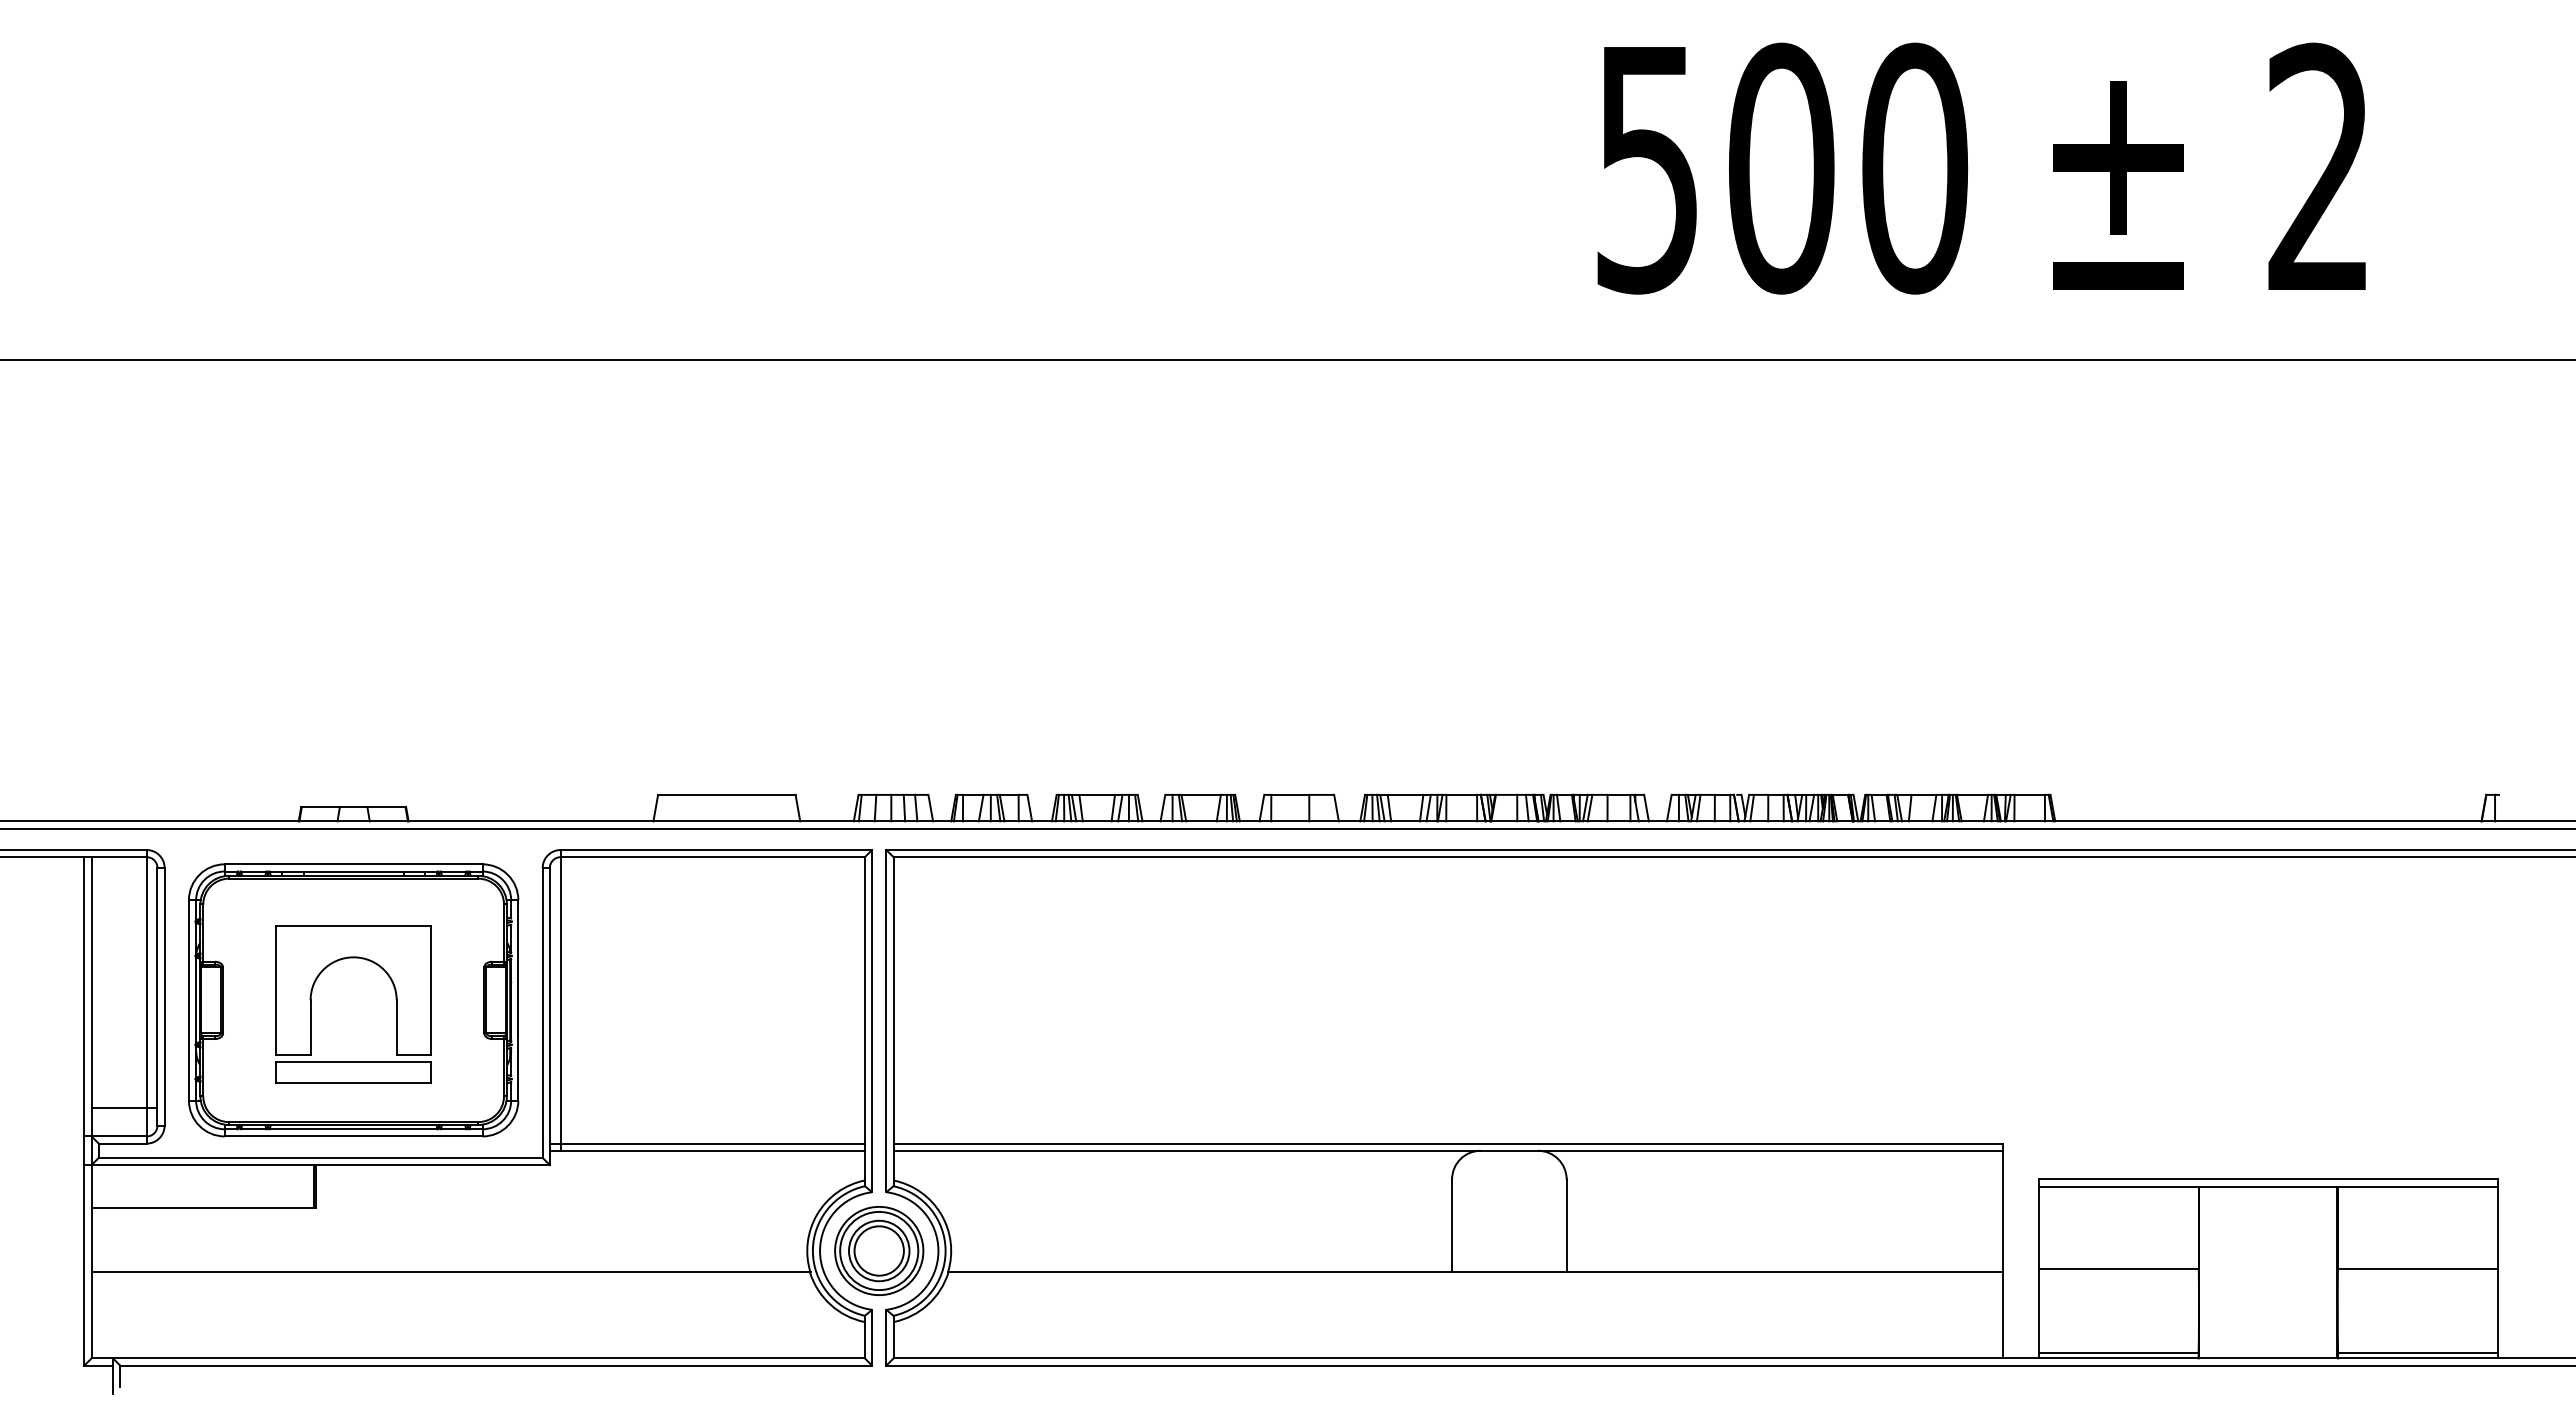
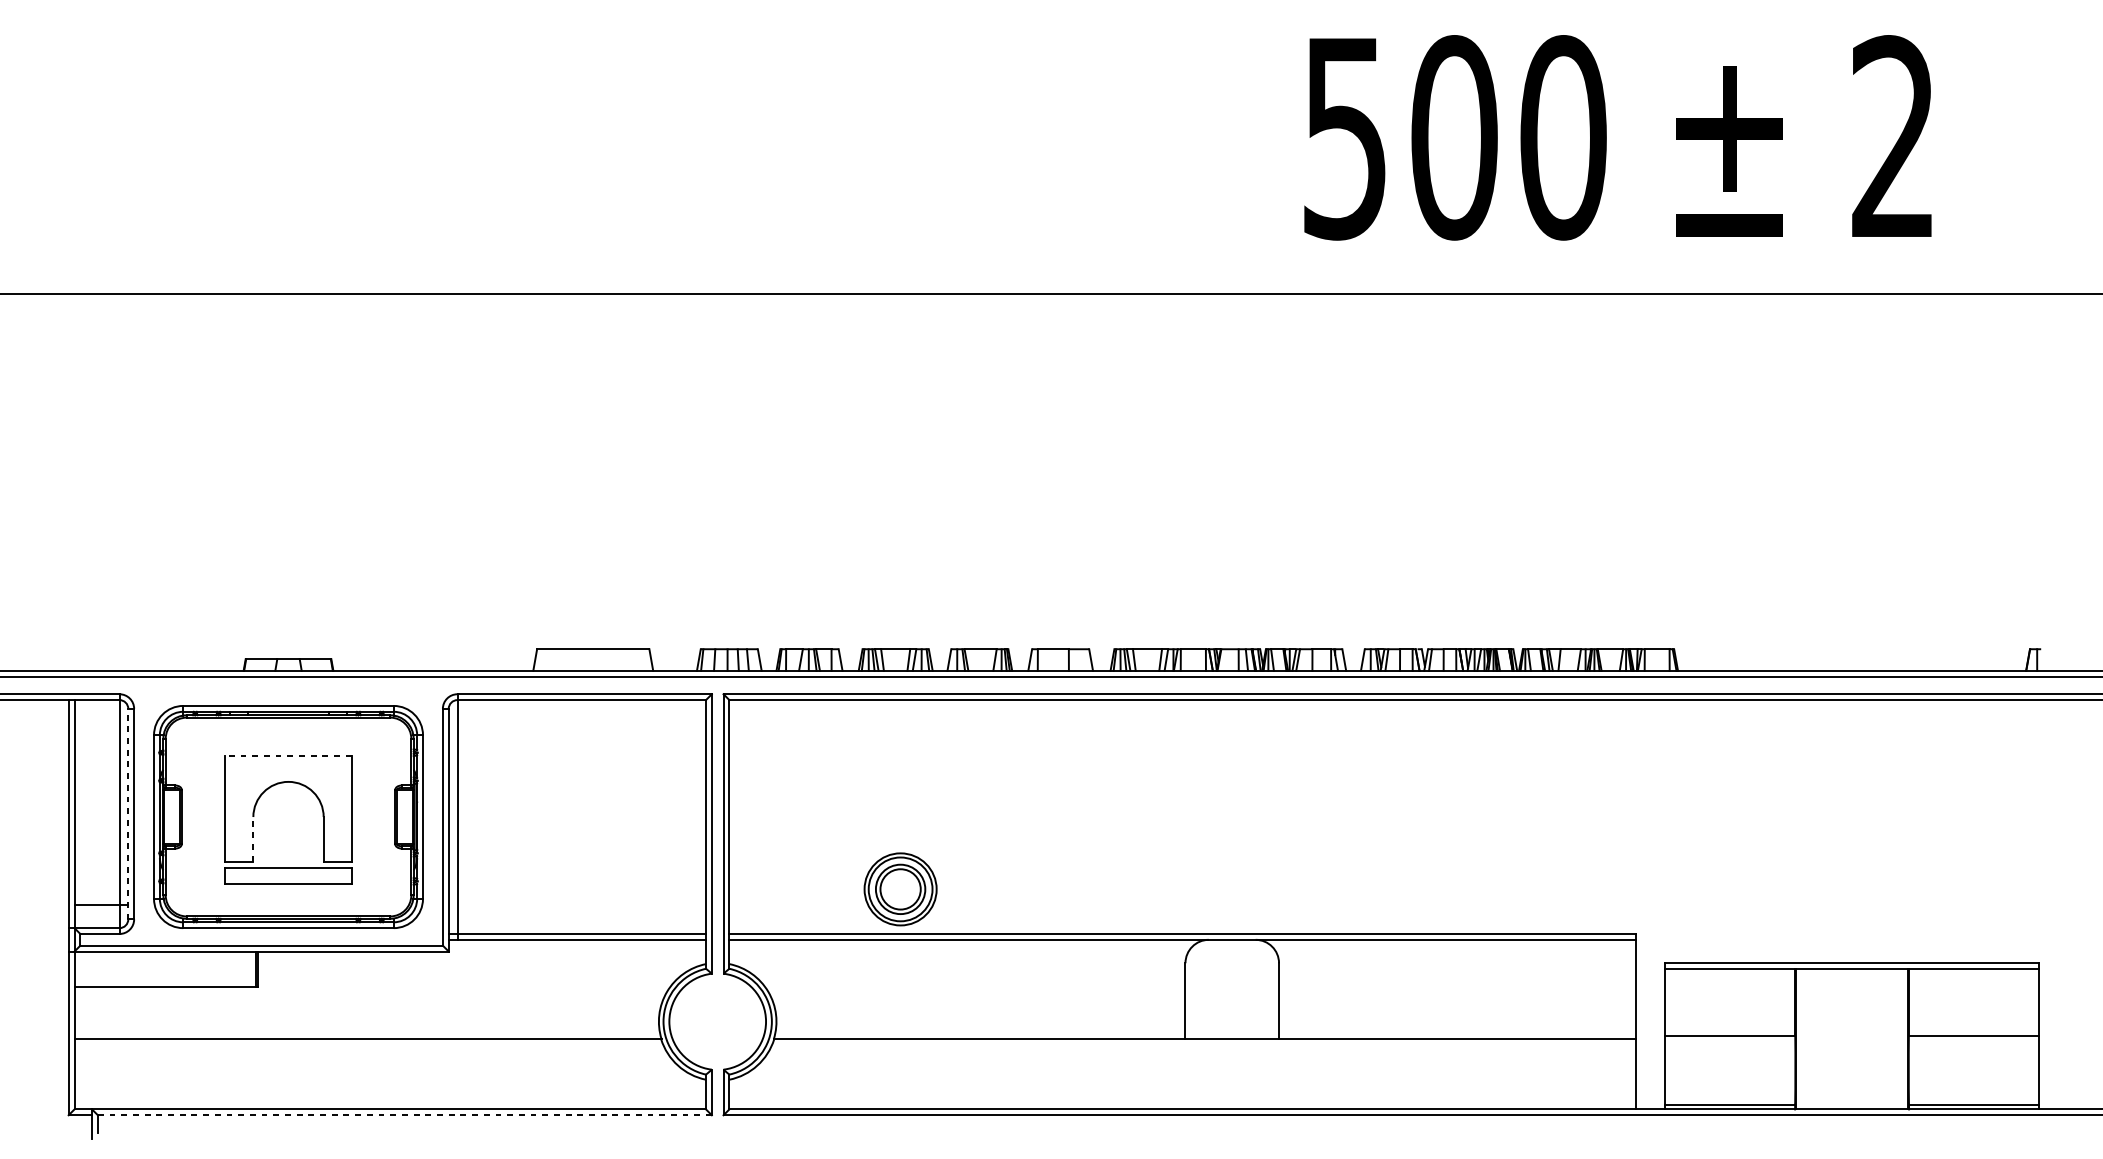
line: (353, 925) -> (288, 755), solid -> dashed
line: (157, 996) -> (128, 813), solid -> dashed
line: (310, 1027) -> (253, 839), solid -> dashed
part: (879, 1250) -> (900, 888), moved
line: (496, 1365) -> (405, 1115), solid -> dashed

